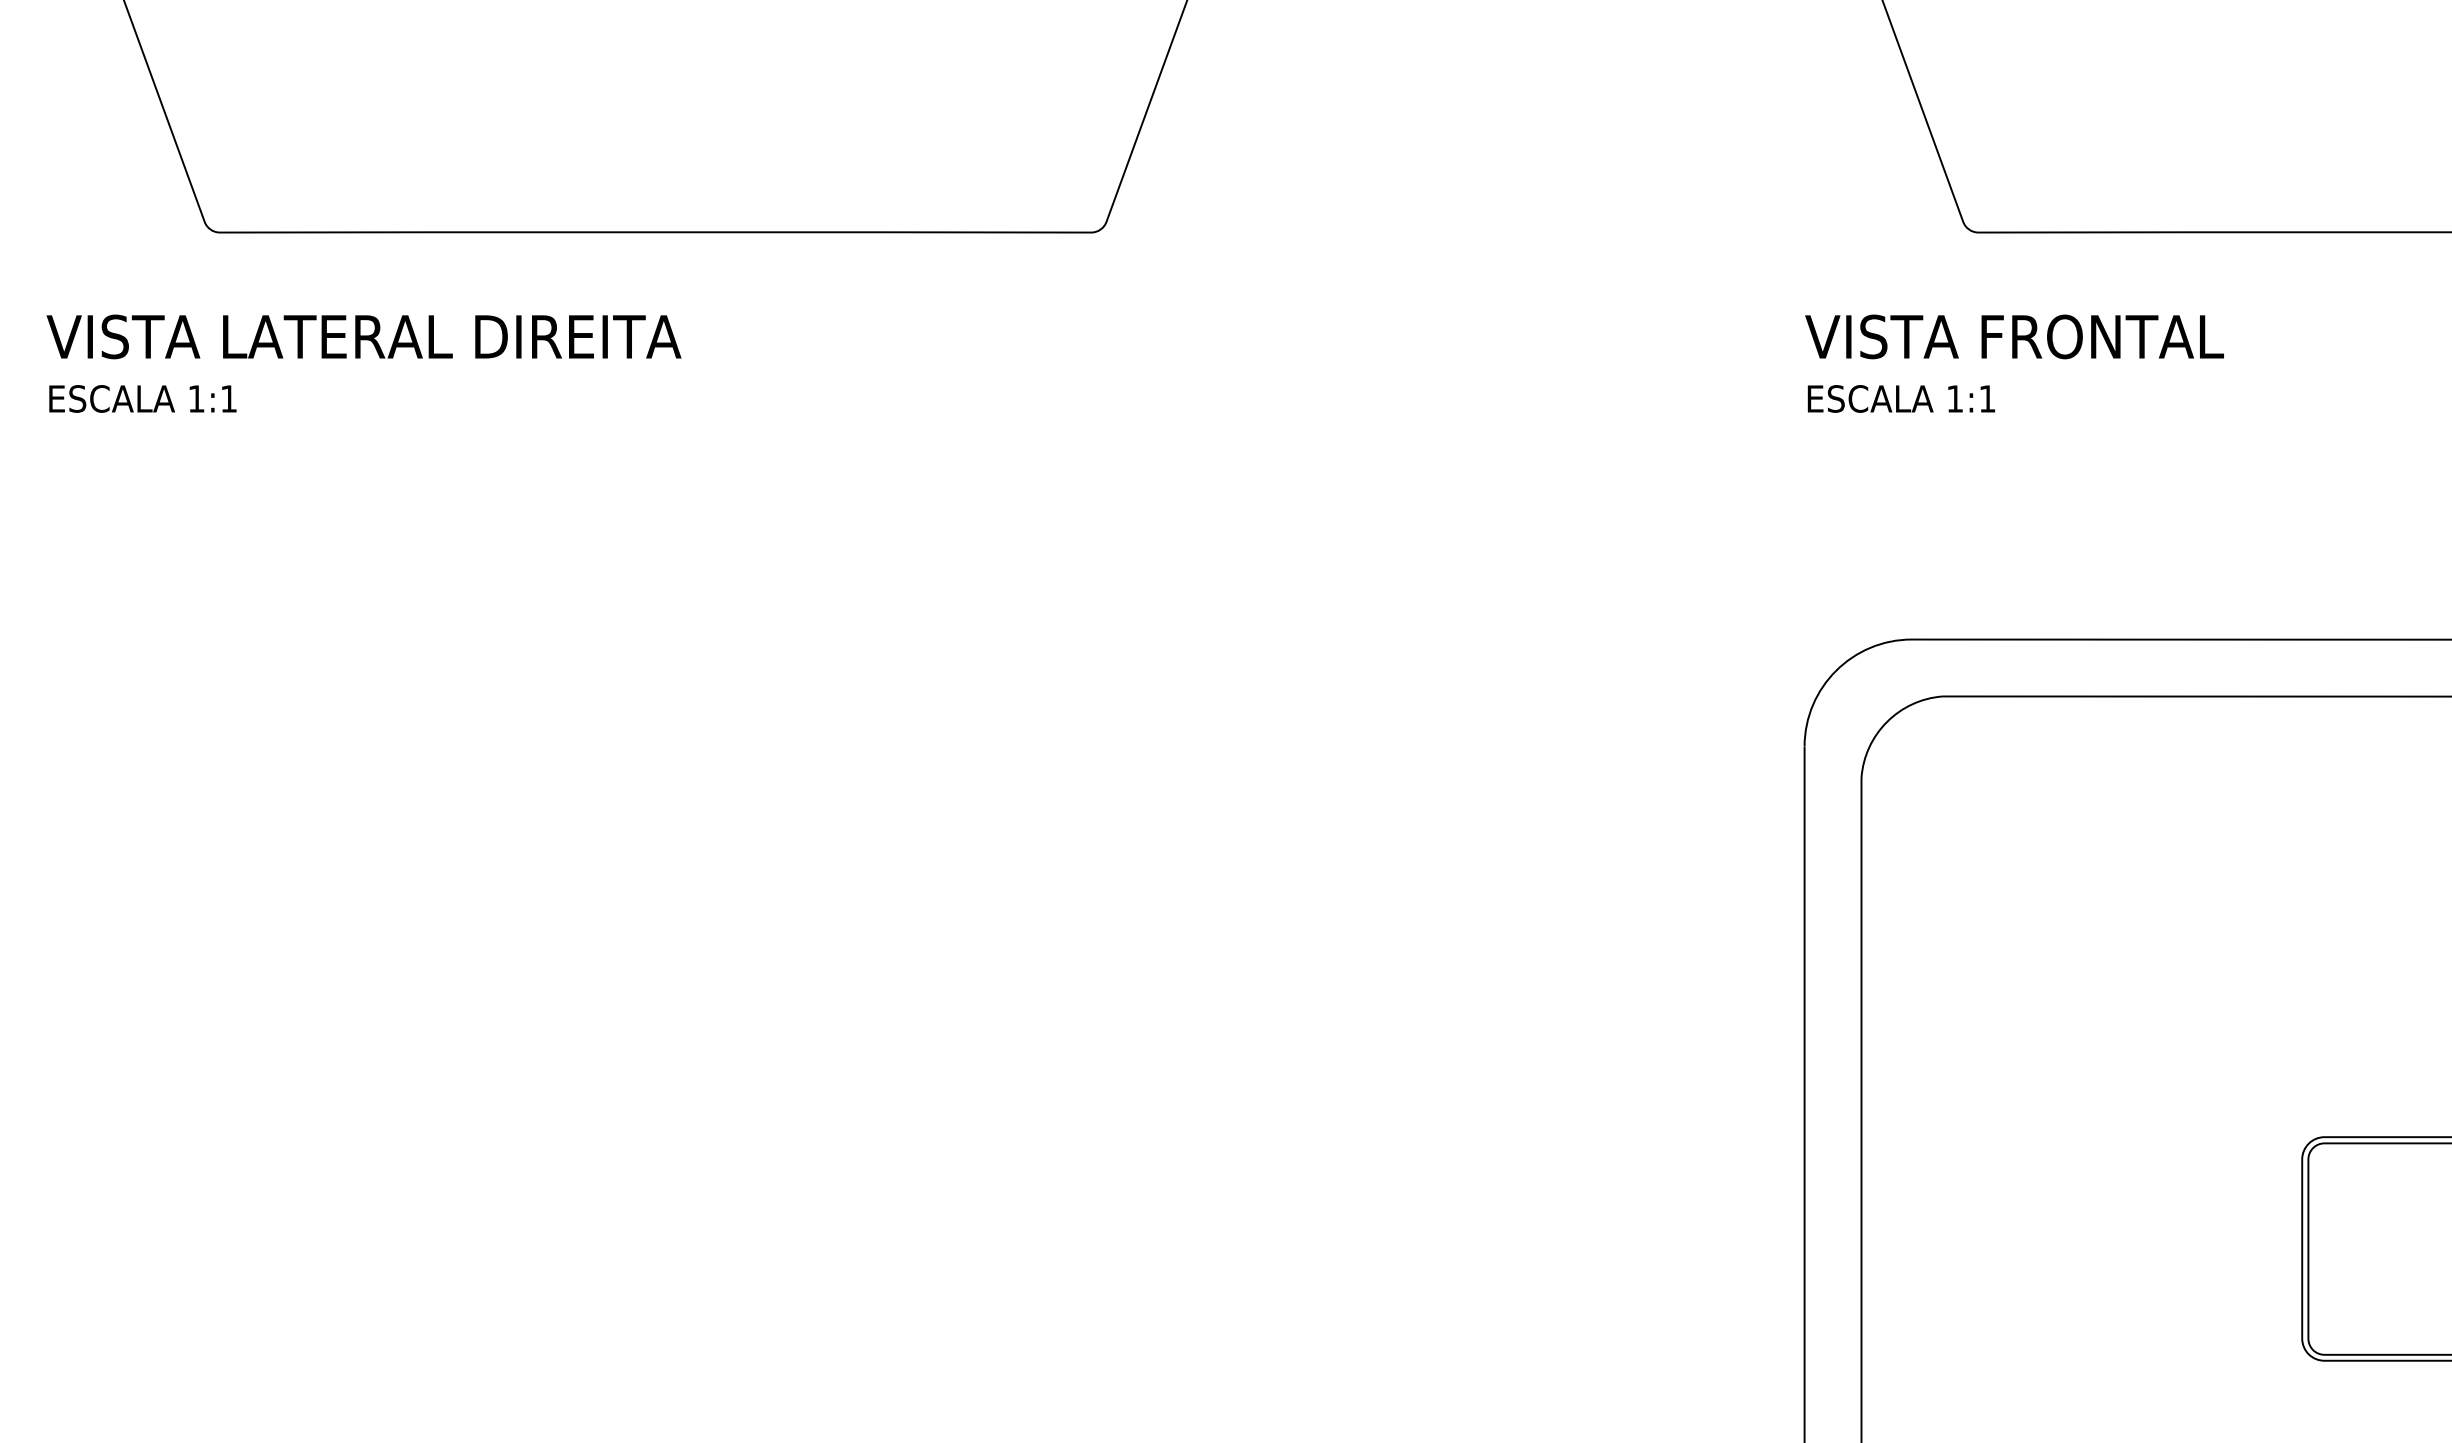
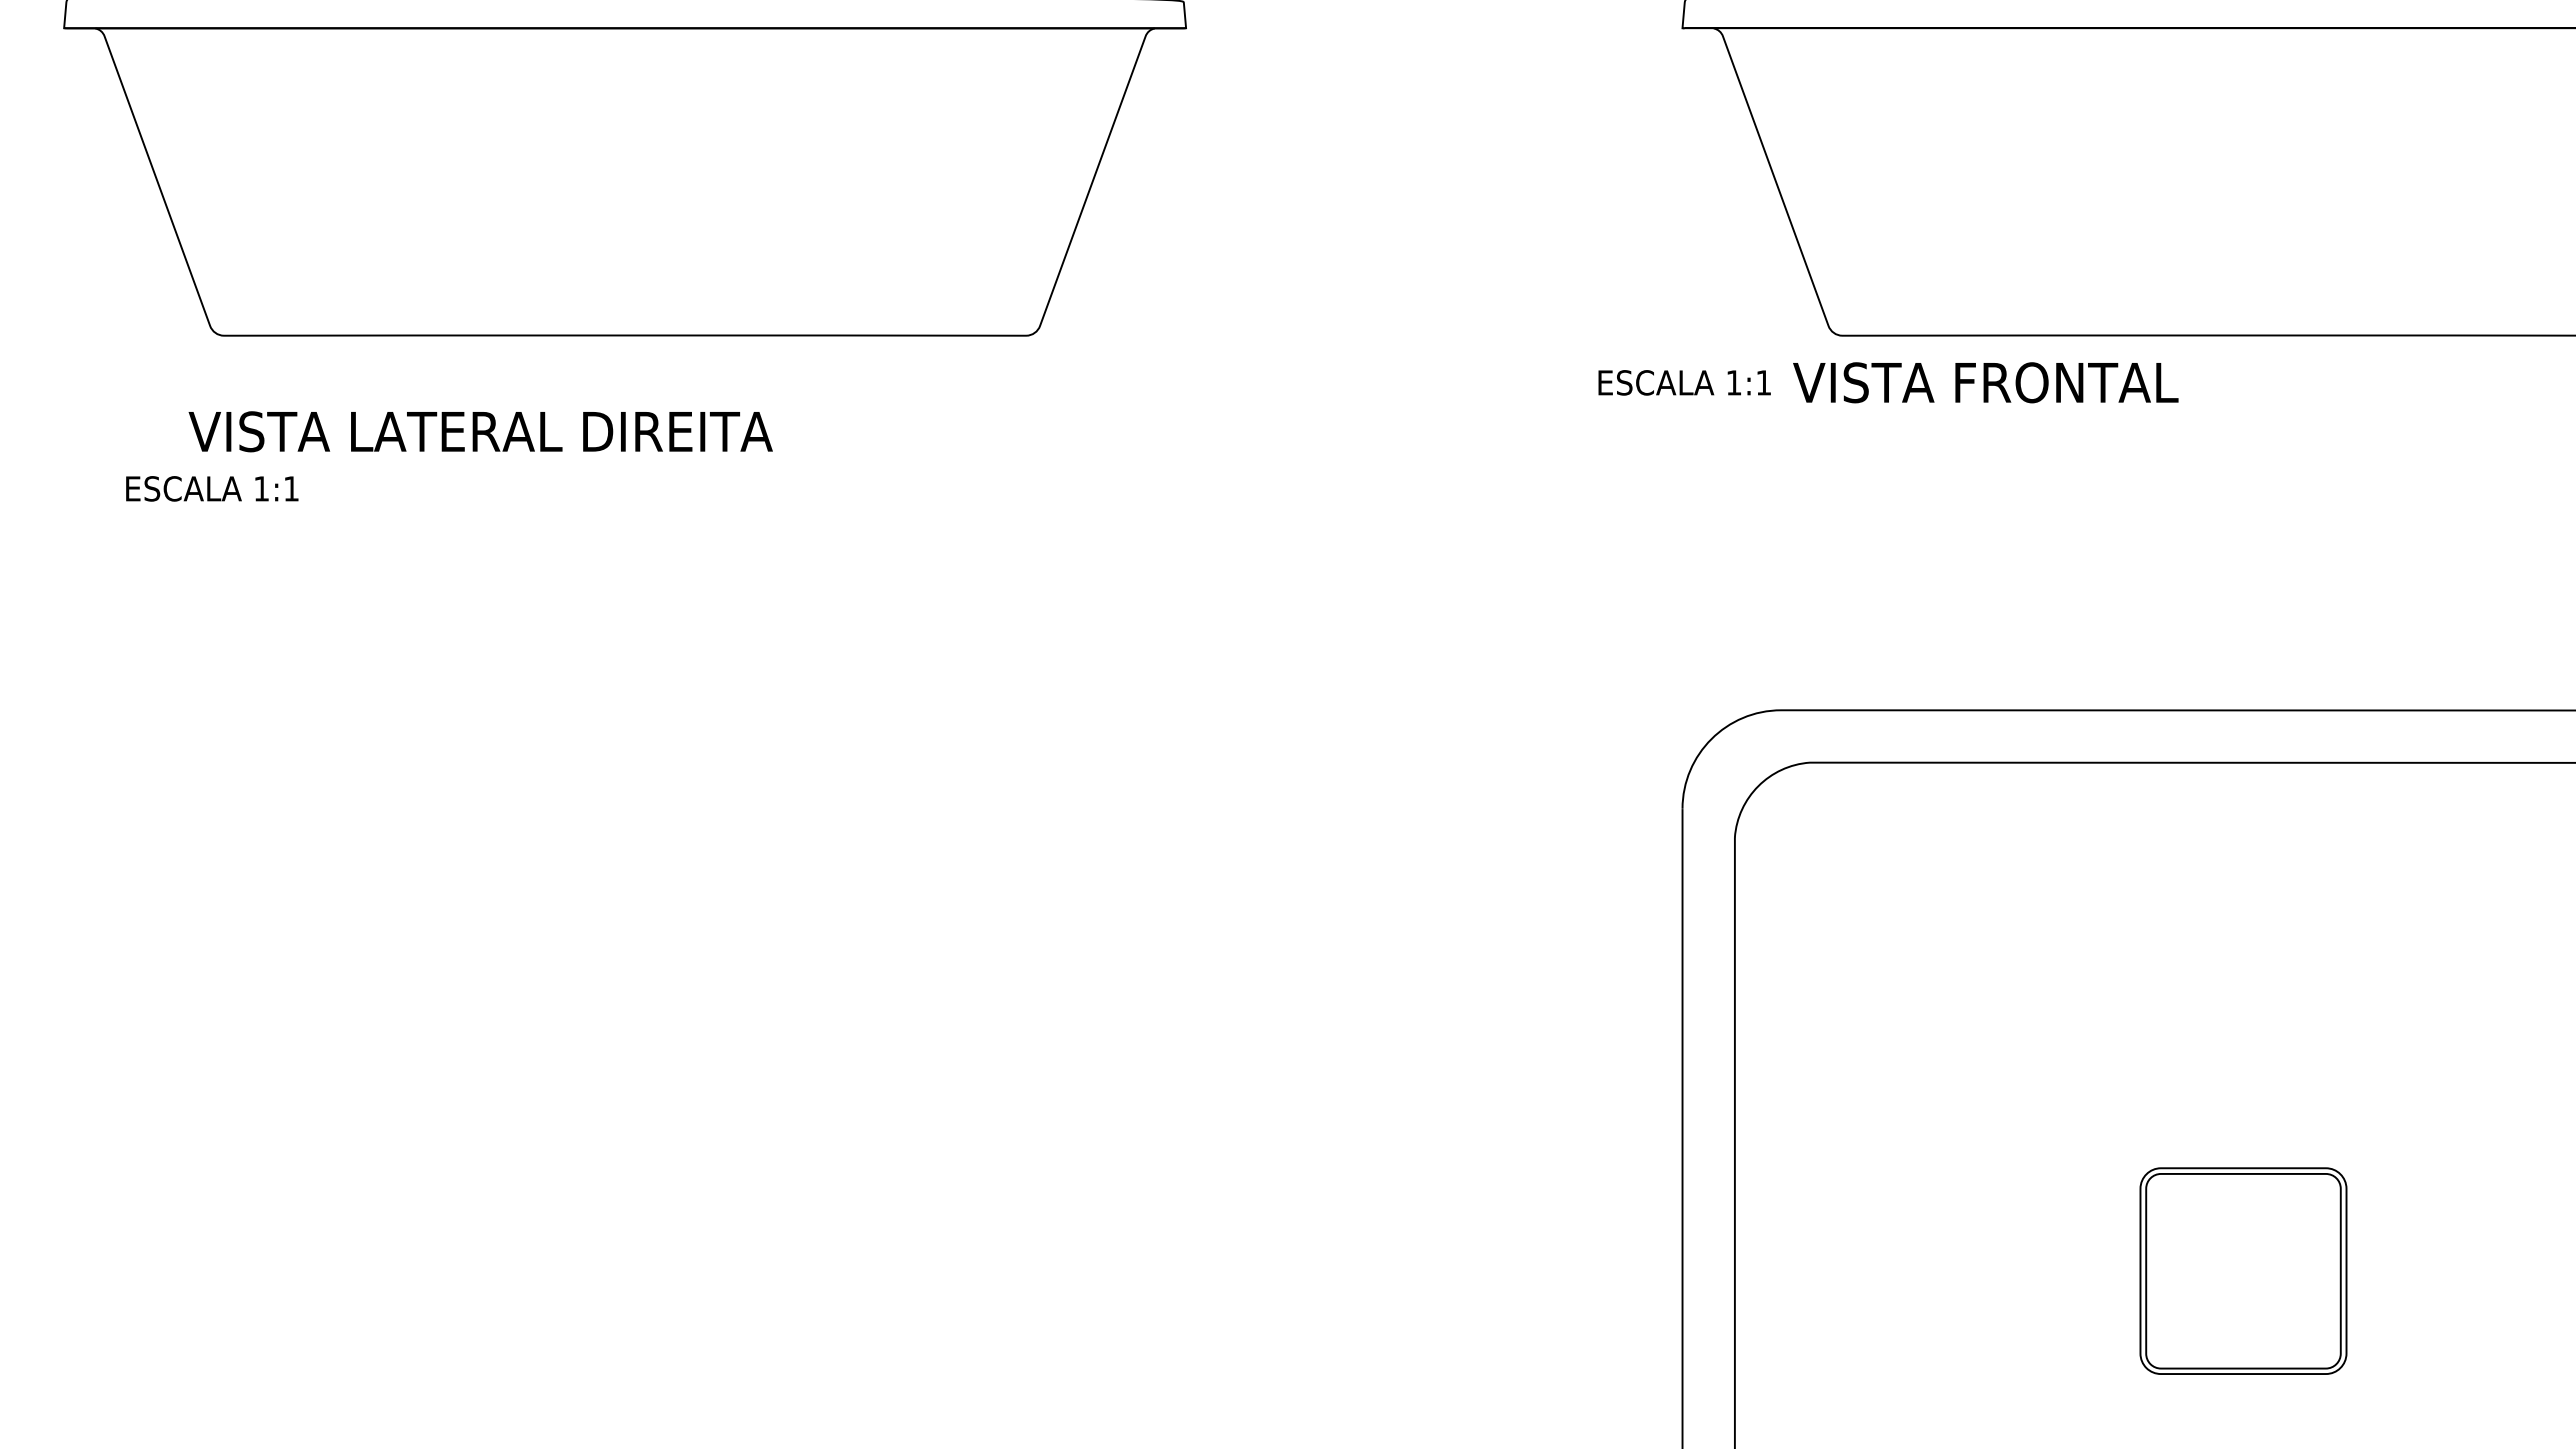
text: (363, 336) -> (480, 431), moved
text: (2014, 336) -> (1985, 382), moved
text: (143, 398) -> (212, 488), moved
text: (1901, 398) -> (1684, 382), moved

